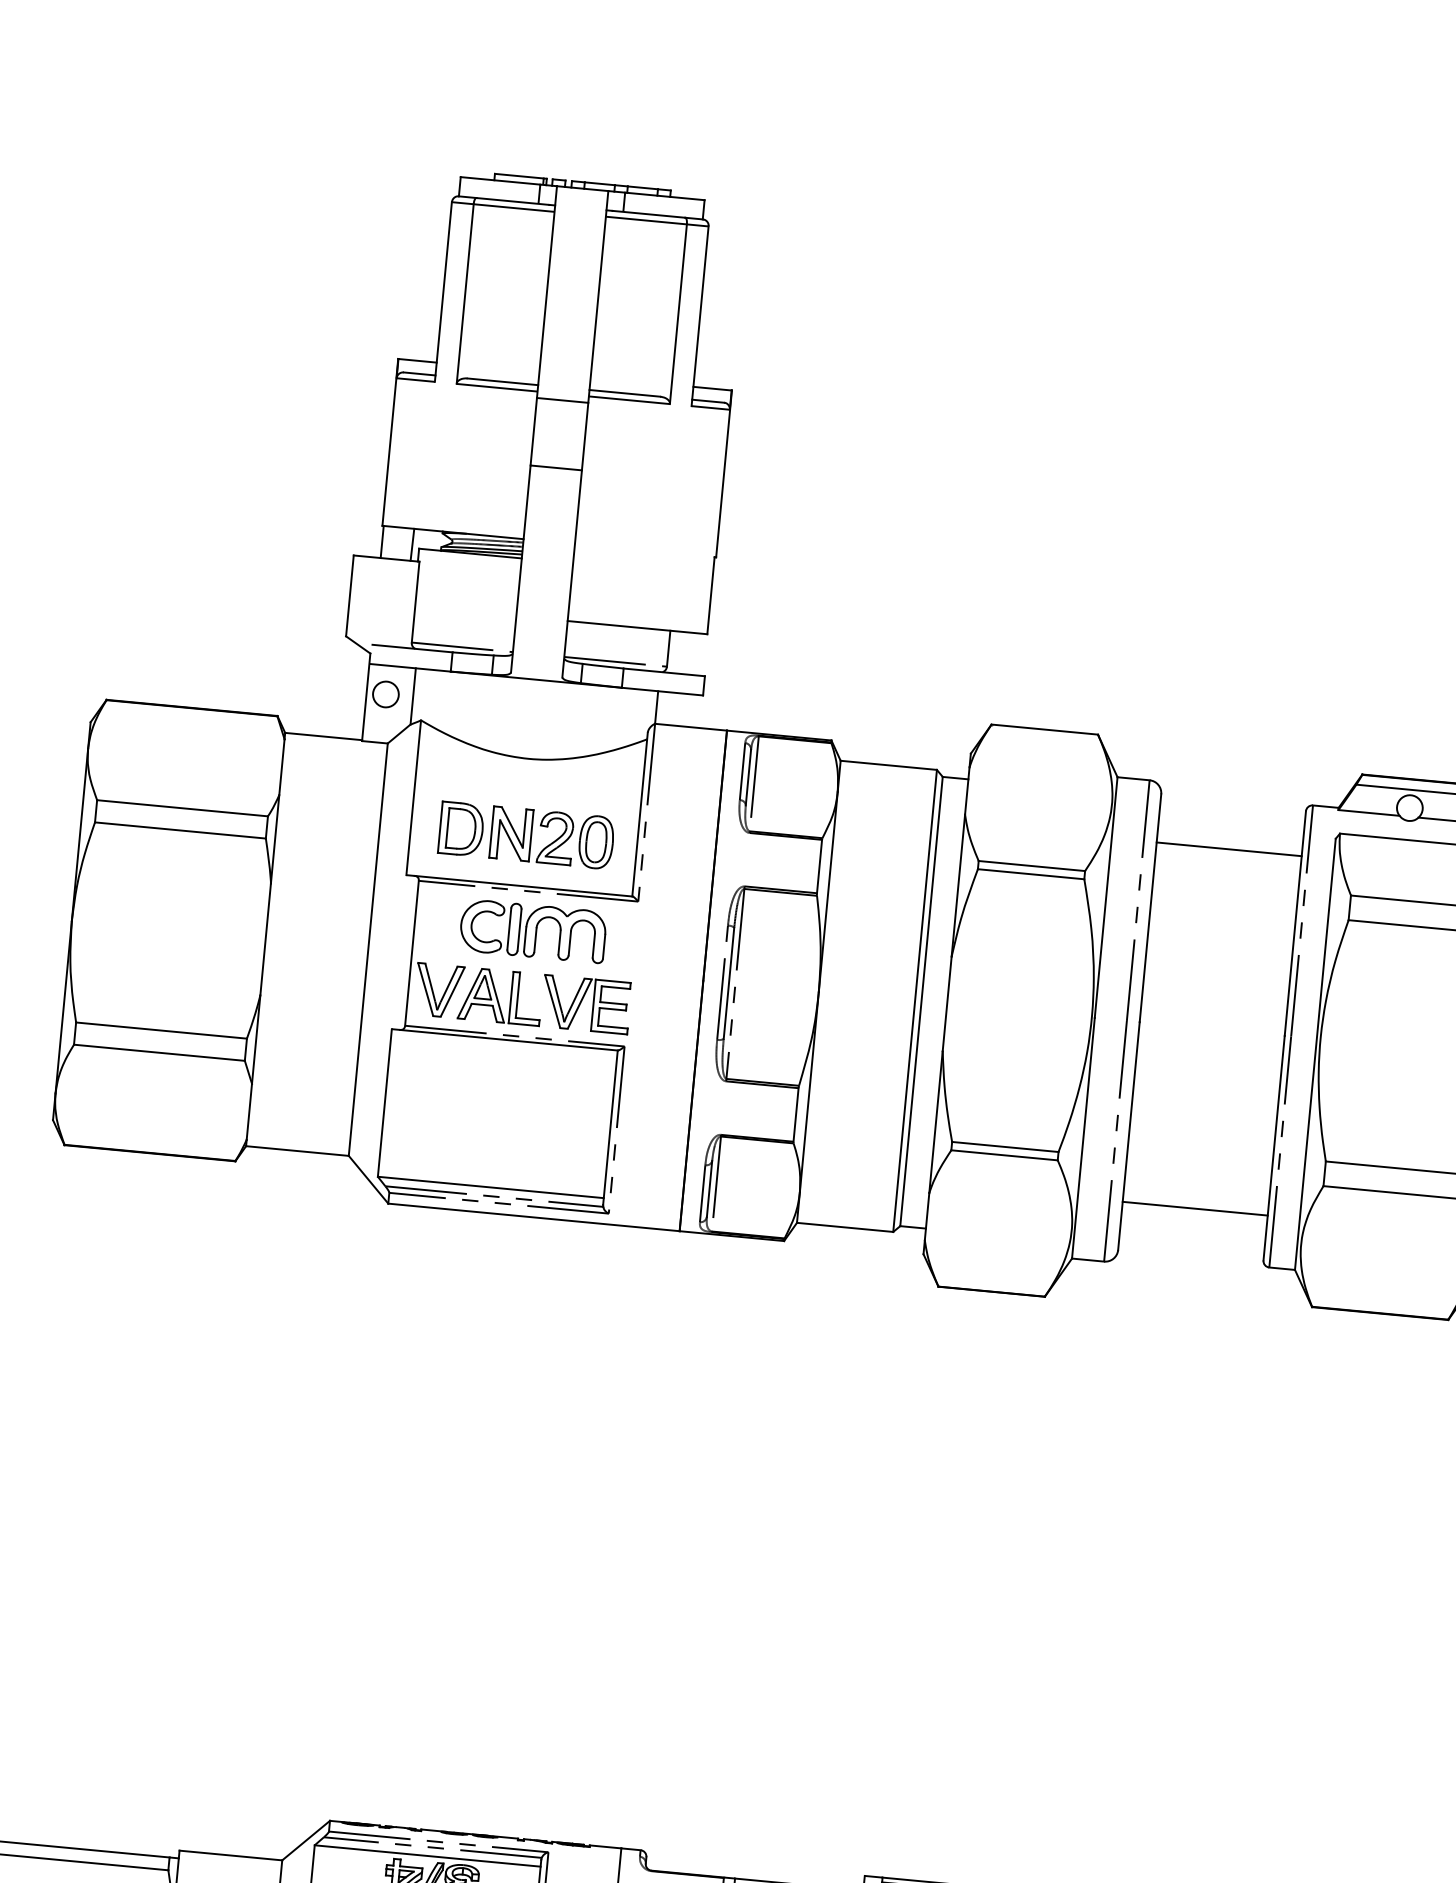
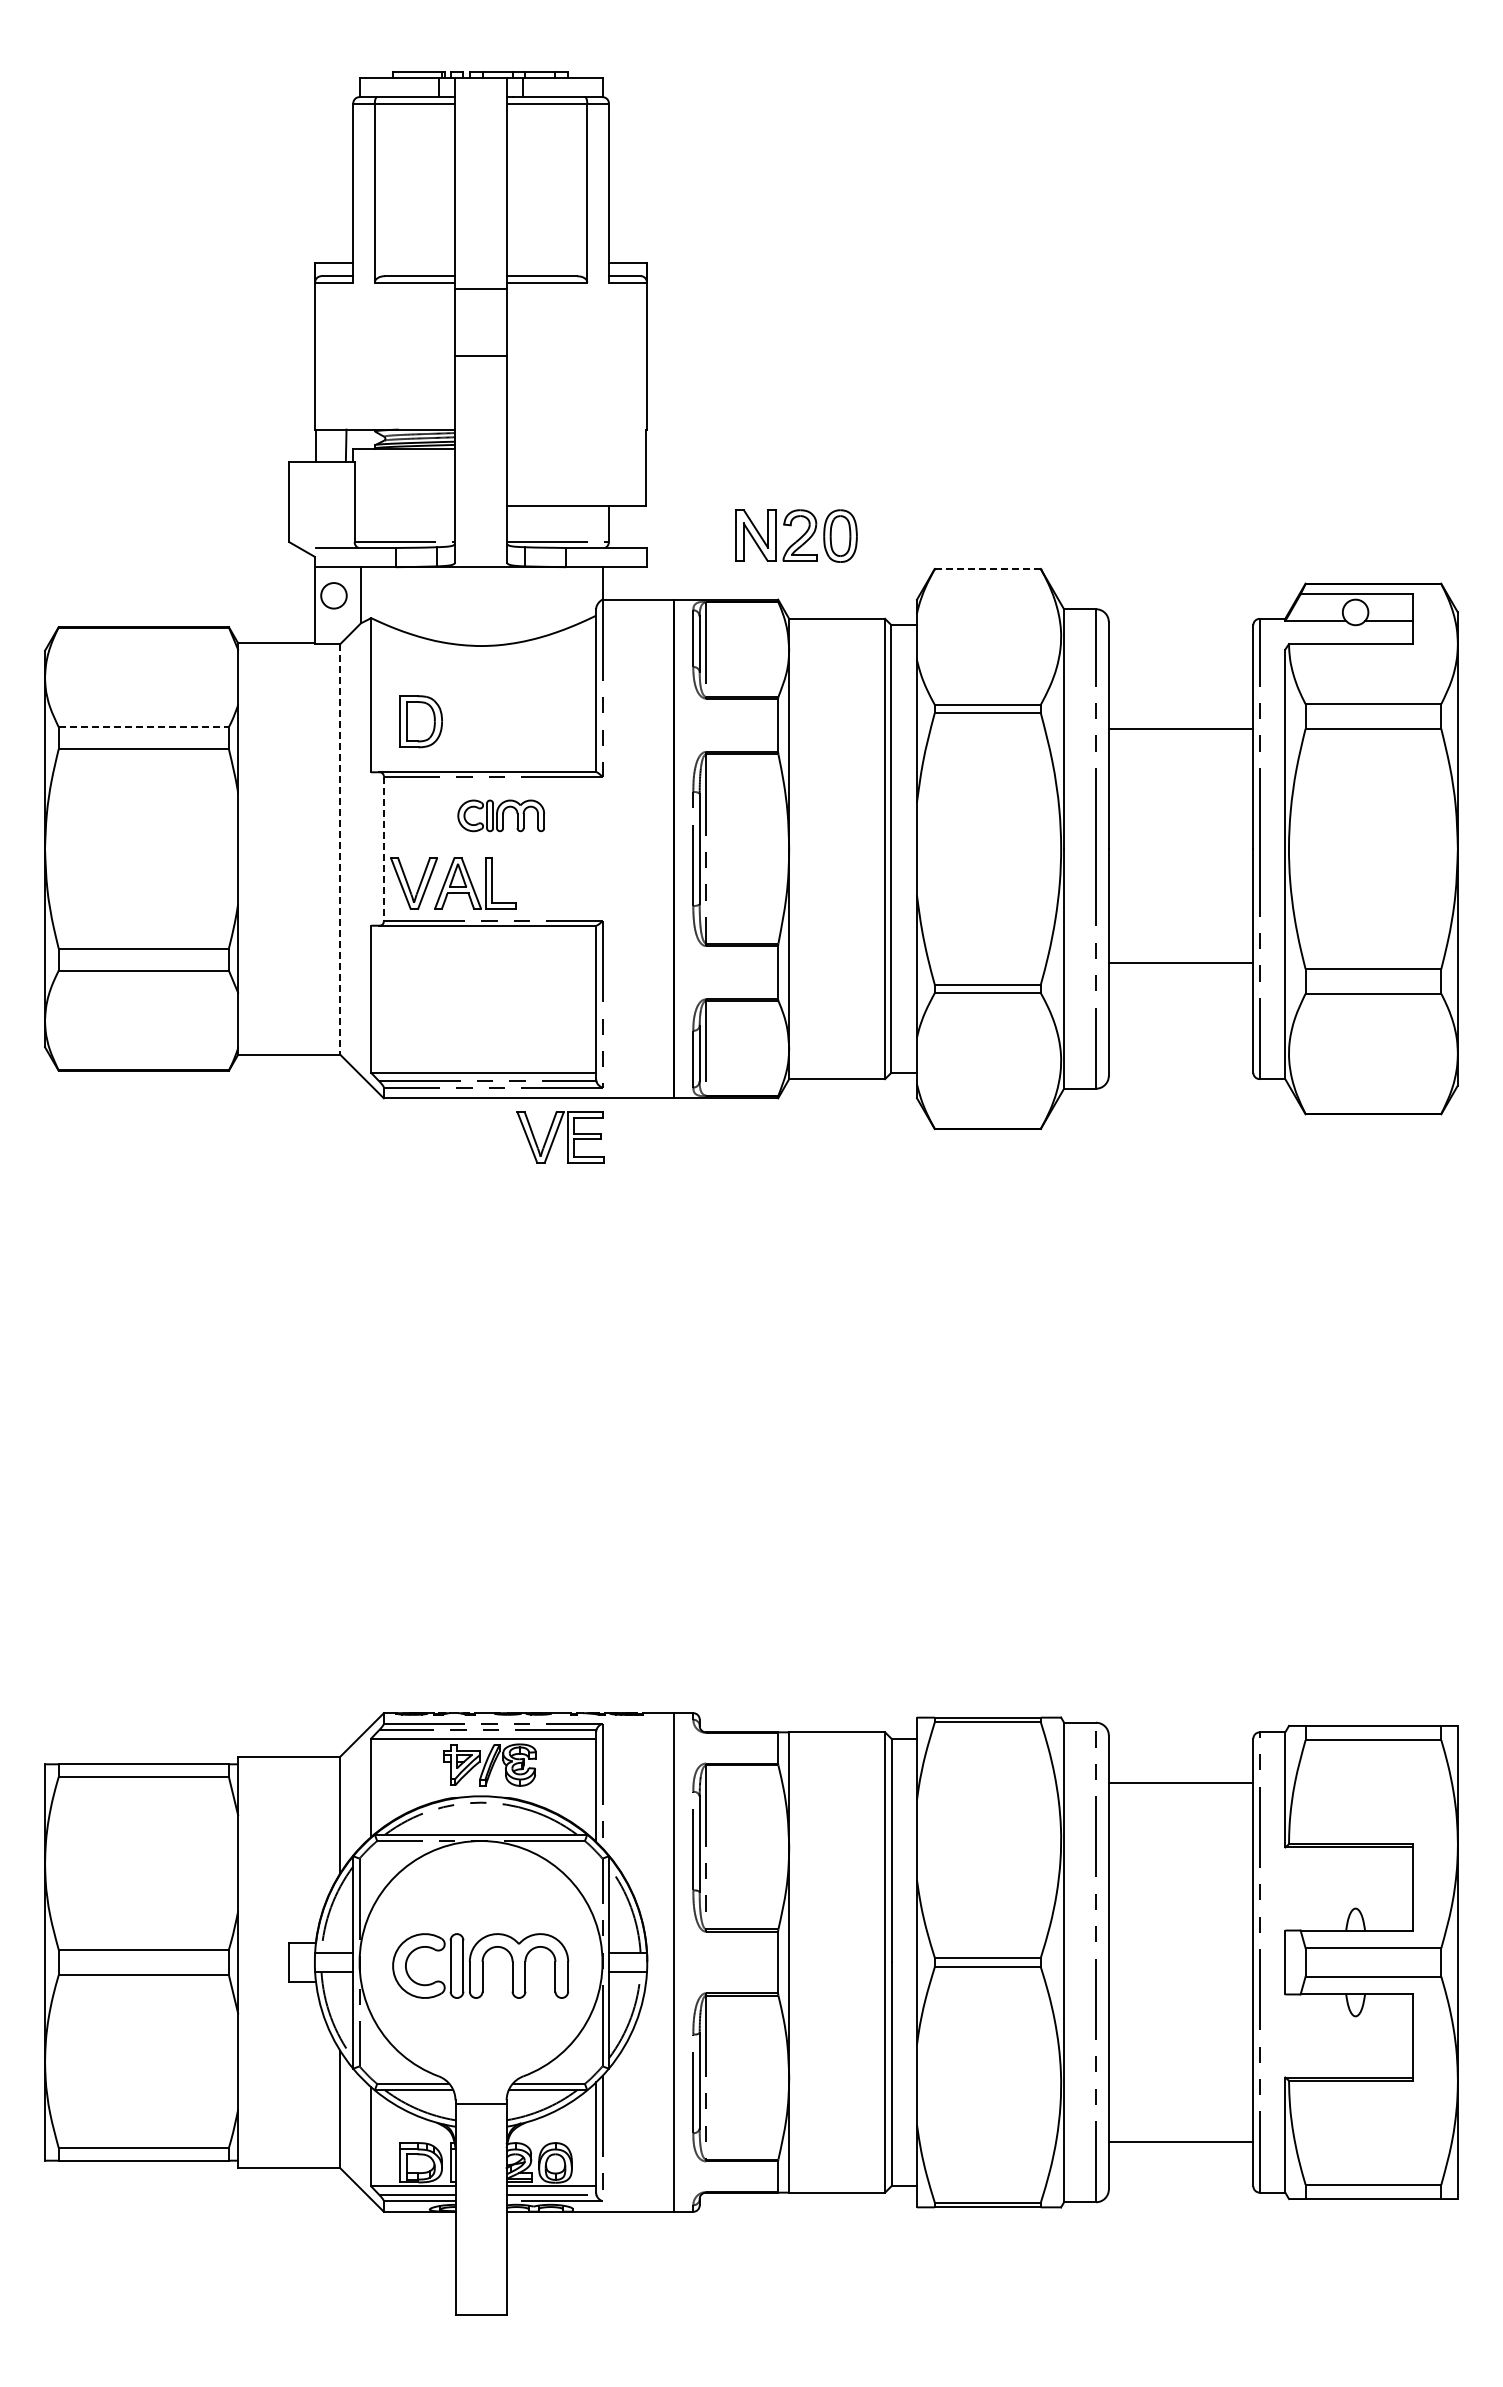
line: (1044, 729) -> (987, 568), solid -> dashed
line: (183, 808) -> (144, 727), solid -> dashed
part: (552, 837) -> (796, 535), moved
line: (1228, 848) -> (1180, 728), moved
part: (532, 930) -> (500, 815), size x0.6
line: (368, 949) -> (340, 849), solid -> dashed
line: (411, 953) -> (383, 849), solid -> dashed
part: (586, 1004) -> (560, 1137), moved
line: (1194, 1209) -> (1180, 963), moved

